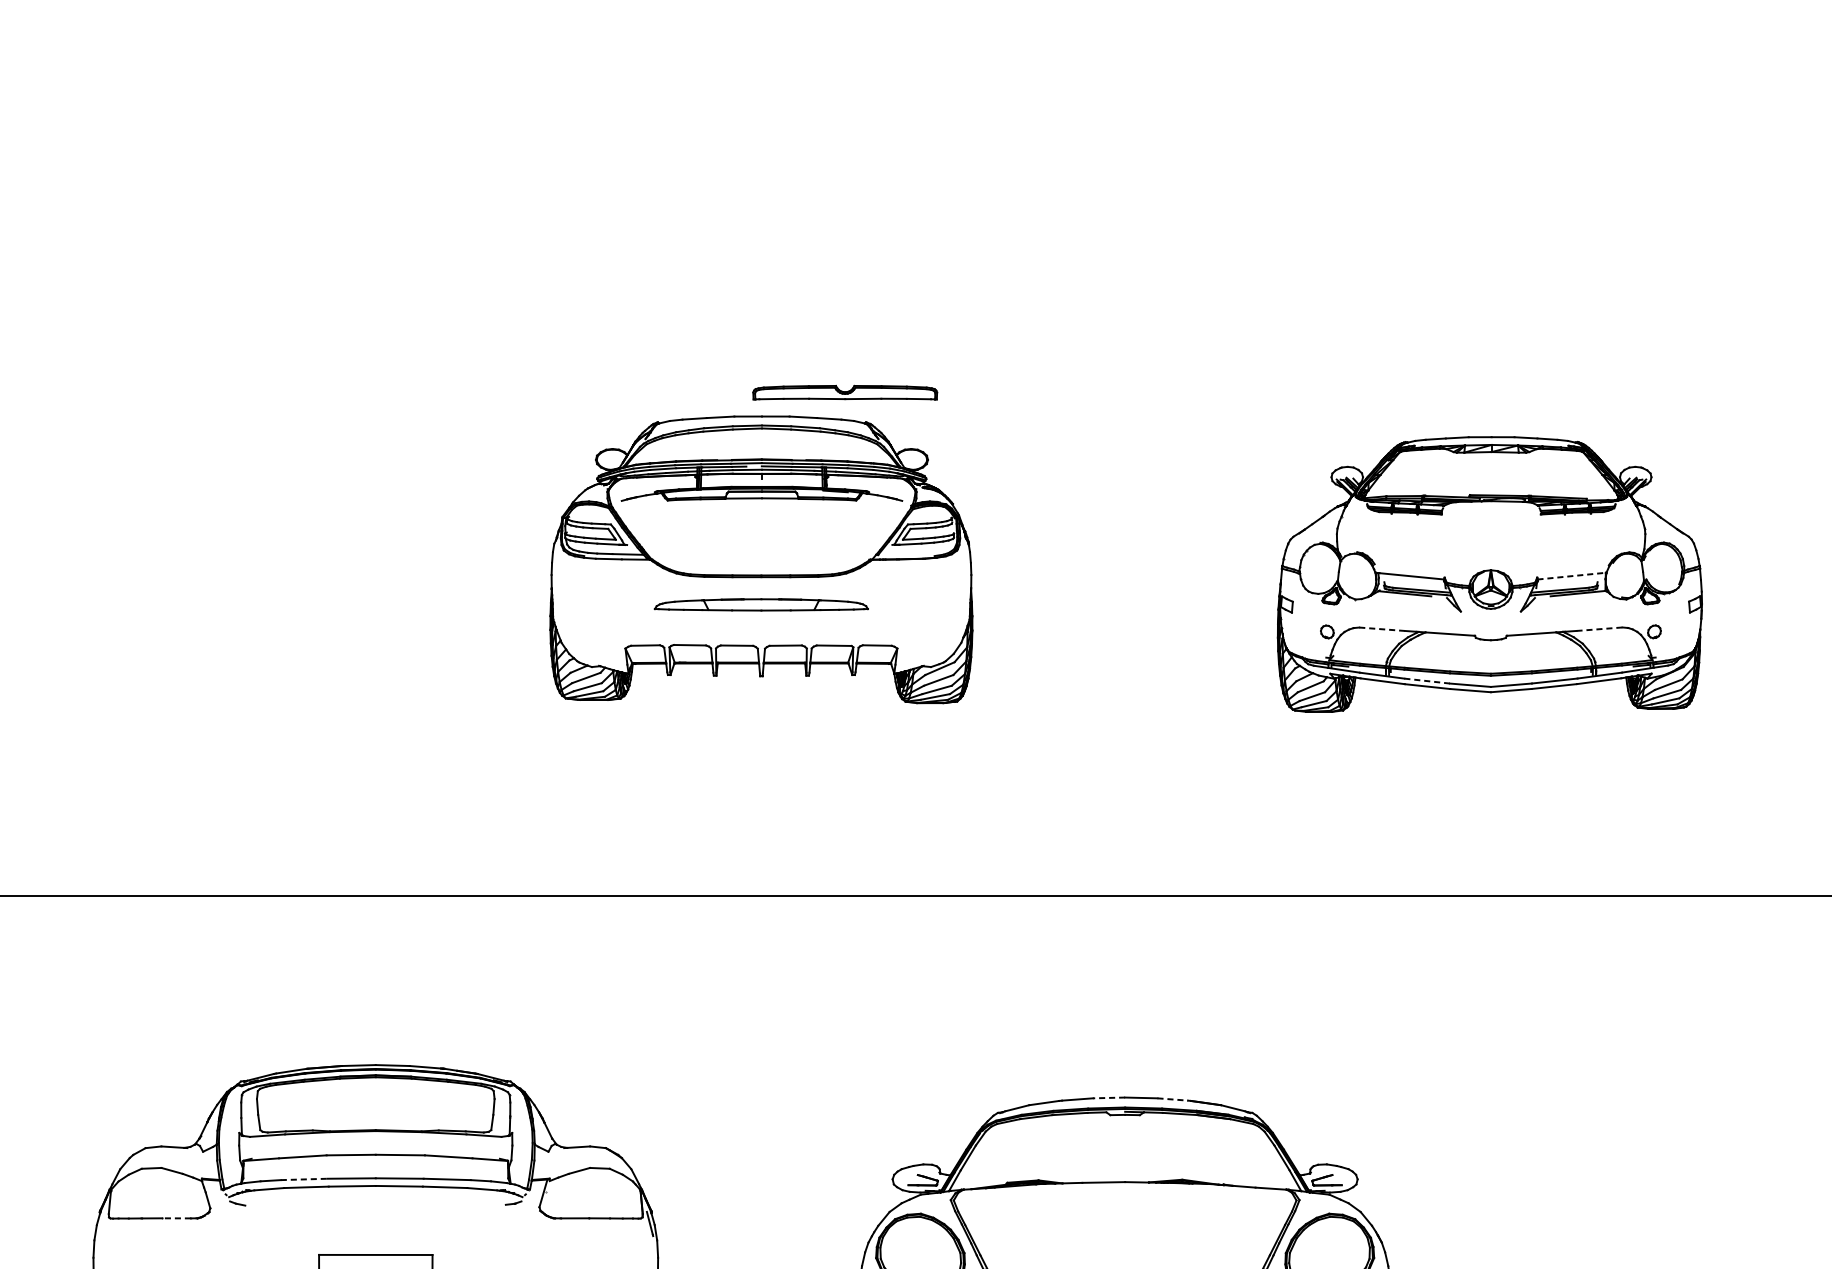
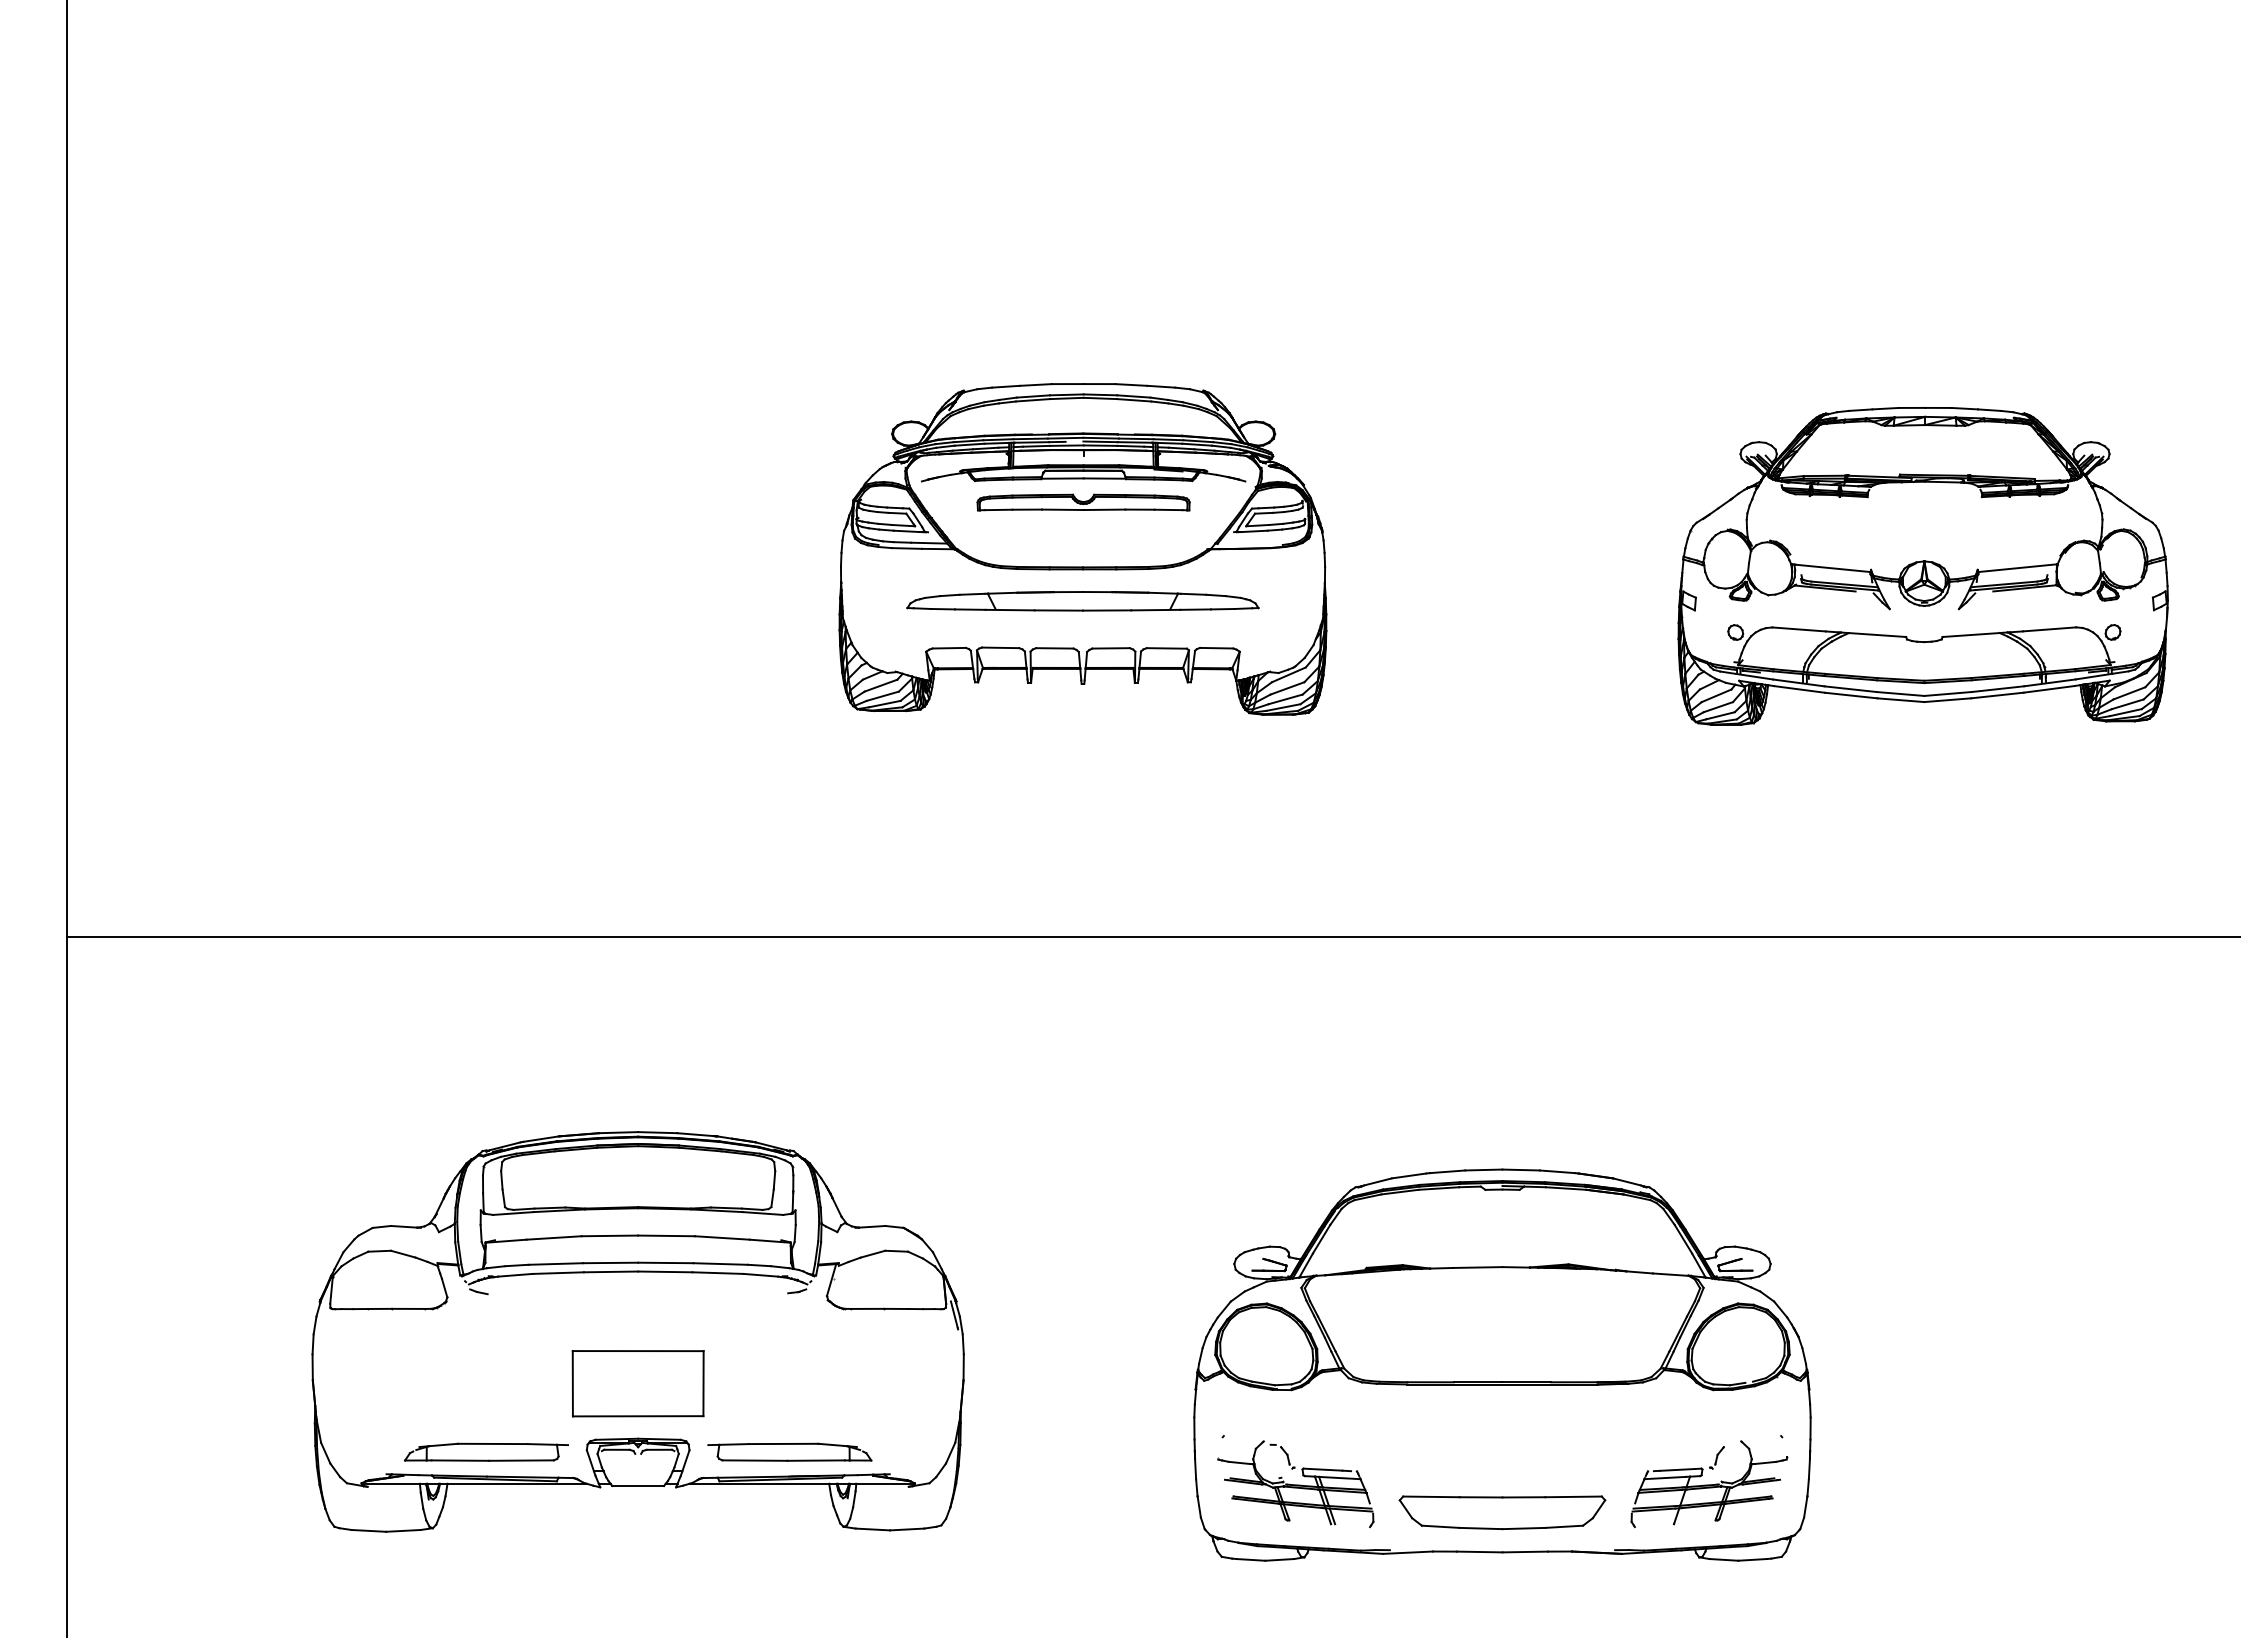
part: (845, 392) -> (1083, 502), moved
line: (1571, 576) -> (2017, 568), dashed -> solid
part: (761, 605) -> (1082, 601), size x1.43
line: (1382, 629) -> (1799, 629), dashed -> solid
line: (1599, 629) -> (2049, 629), dashed -> solid
line: (1427, 681) -> (1851, 689), dashed -> solid
line: (1108, 1098) -> (1483, 1170), dashed -> solid
line: (1172, 1099) -> (1557, 1171), dashed -> solid
line: (304, 1178) -> (556, 1263), dashed -> solid
line: (176, 1218) -> (408, 1308), dashed -> solid

